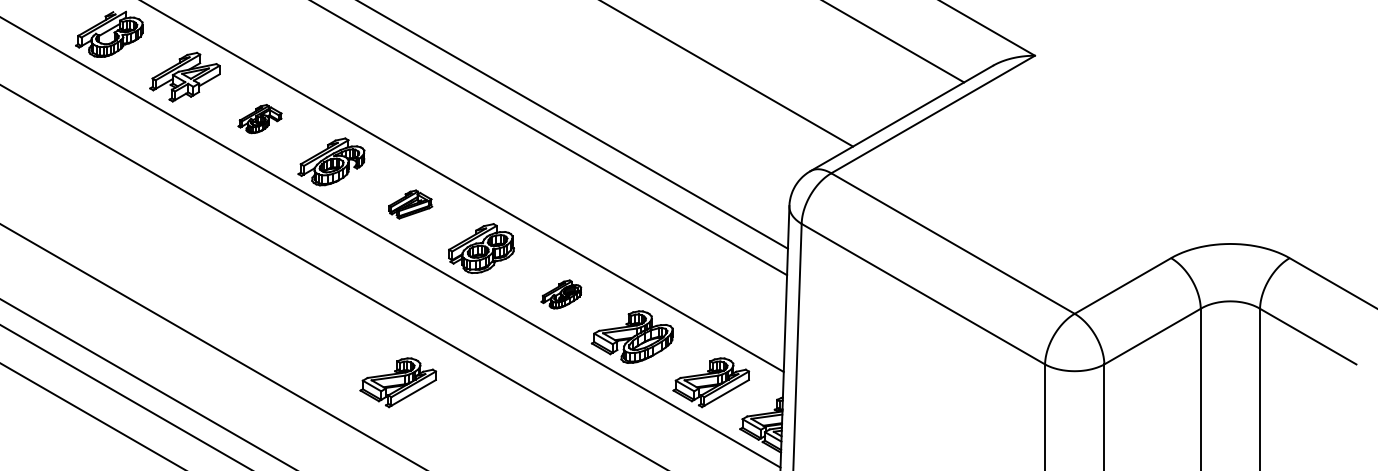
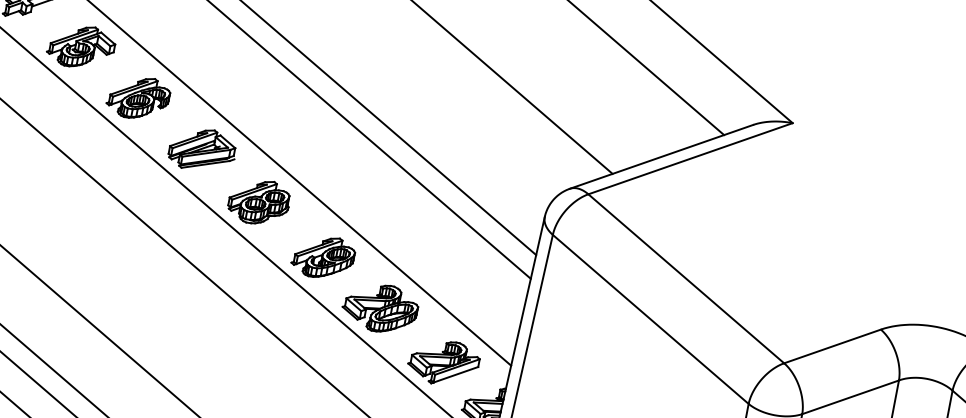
part: (259, 118) -> (80, 46), size x1.67
part: (410, 204) -> (202, 149), size x1.67
part: (561, 294) -> (323, 257), size x1.67
part: (398, 382) -> (161, 308), removed

